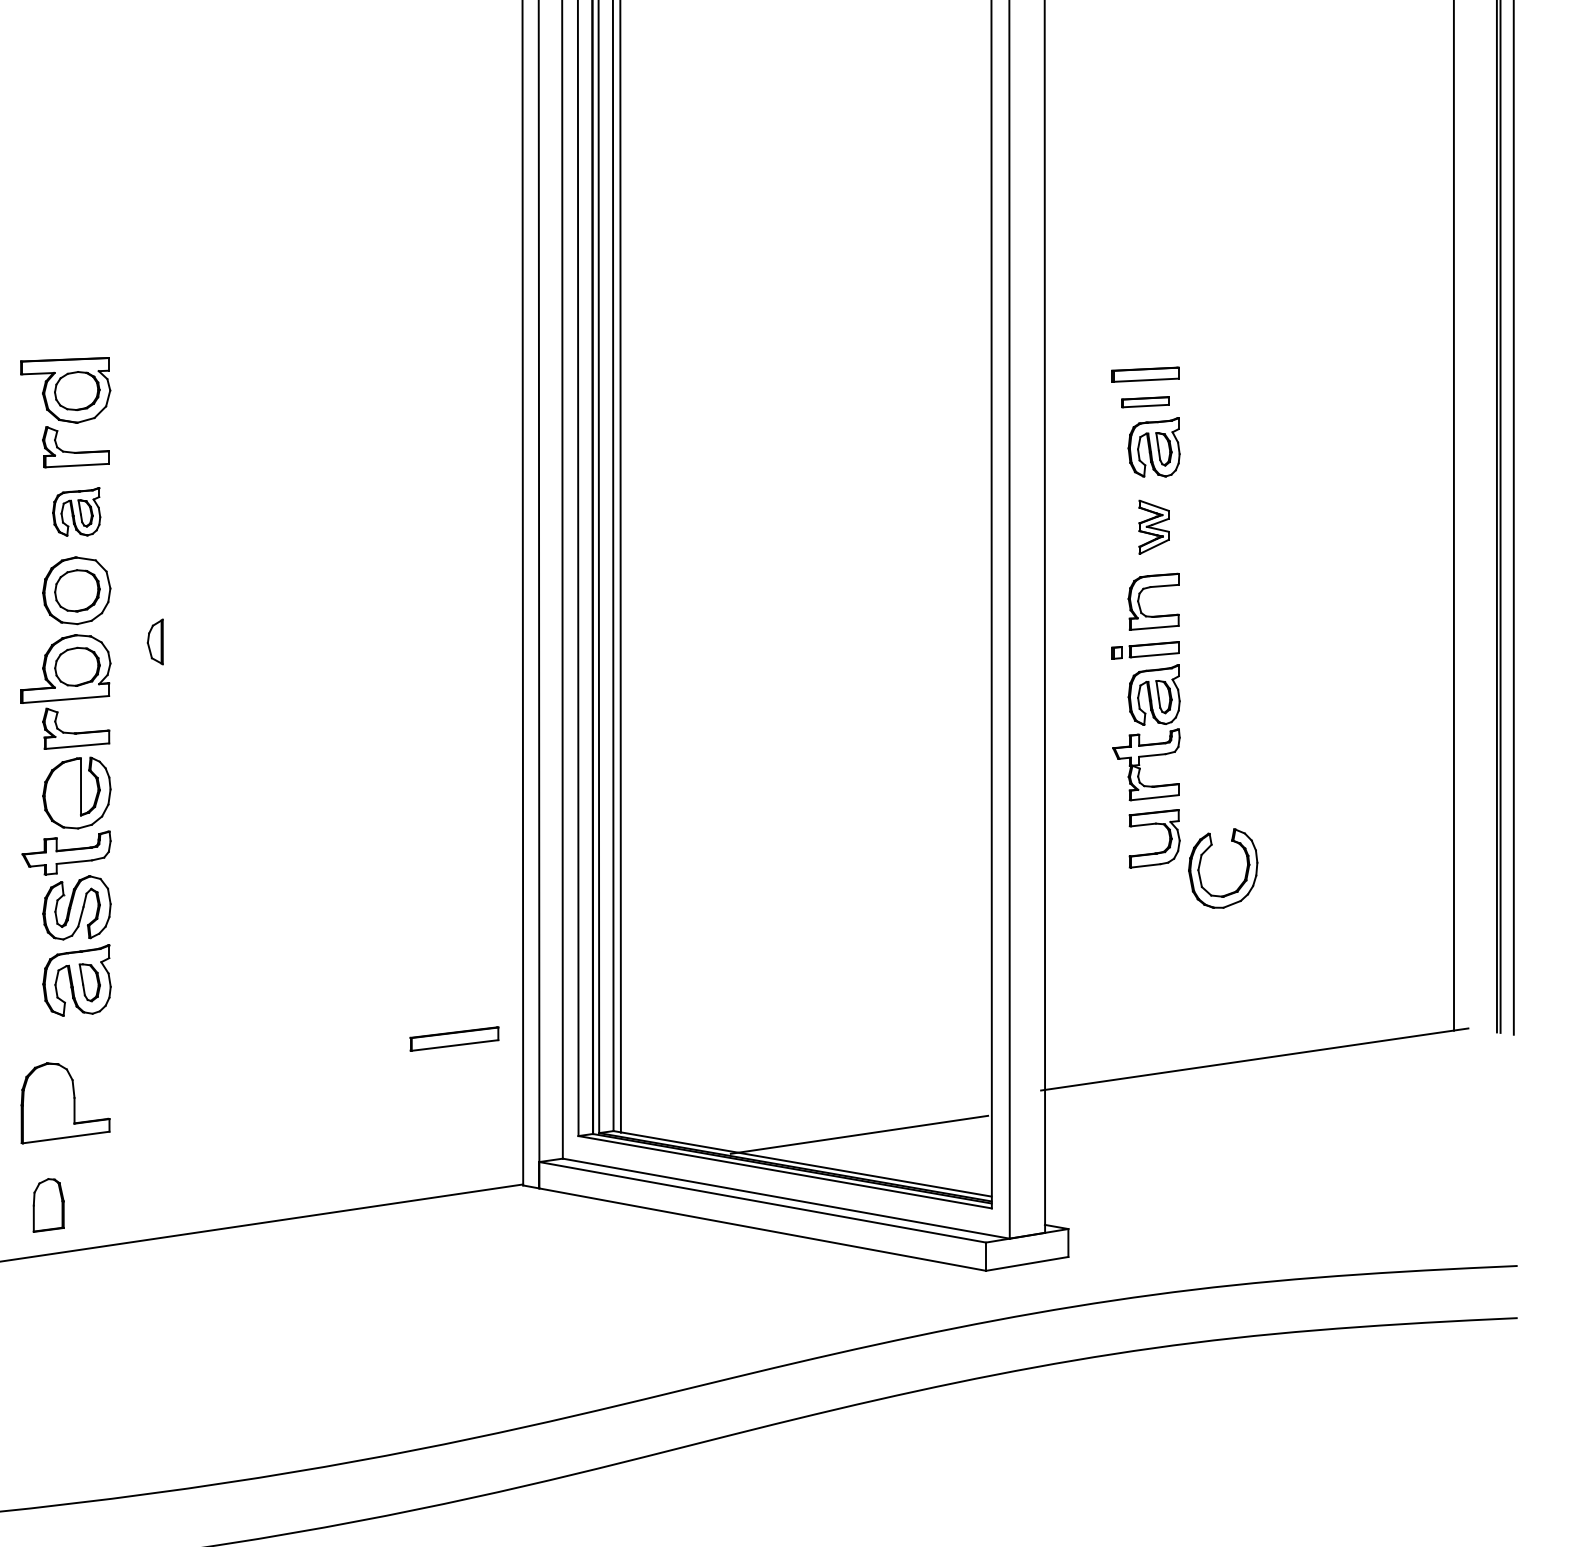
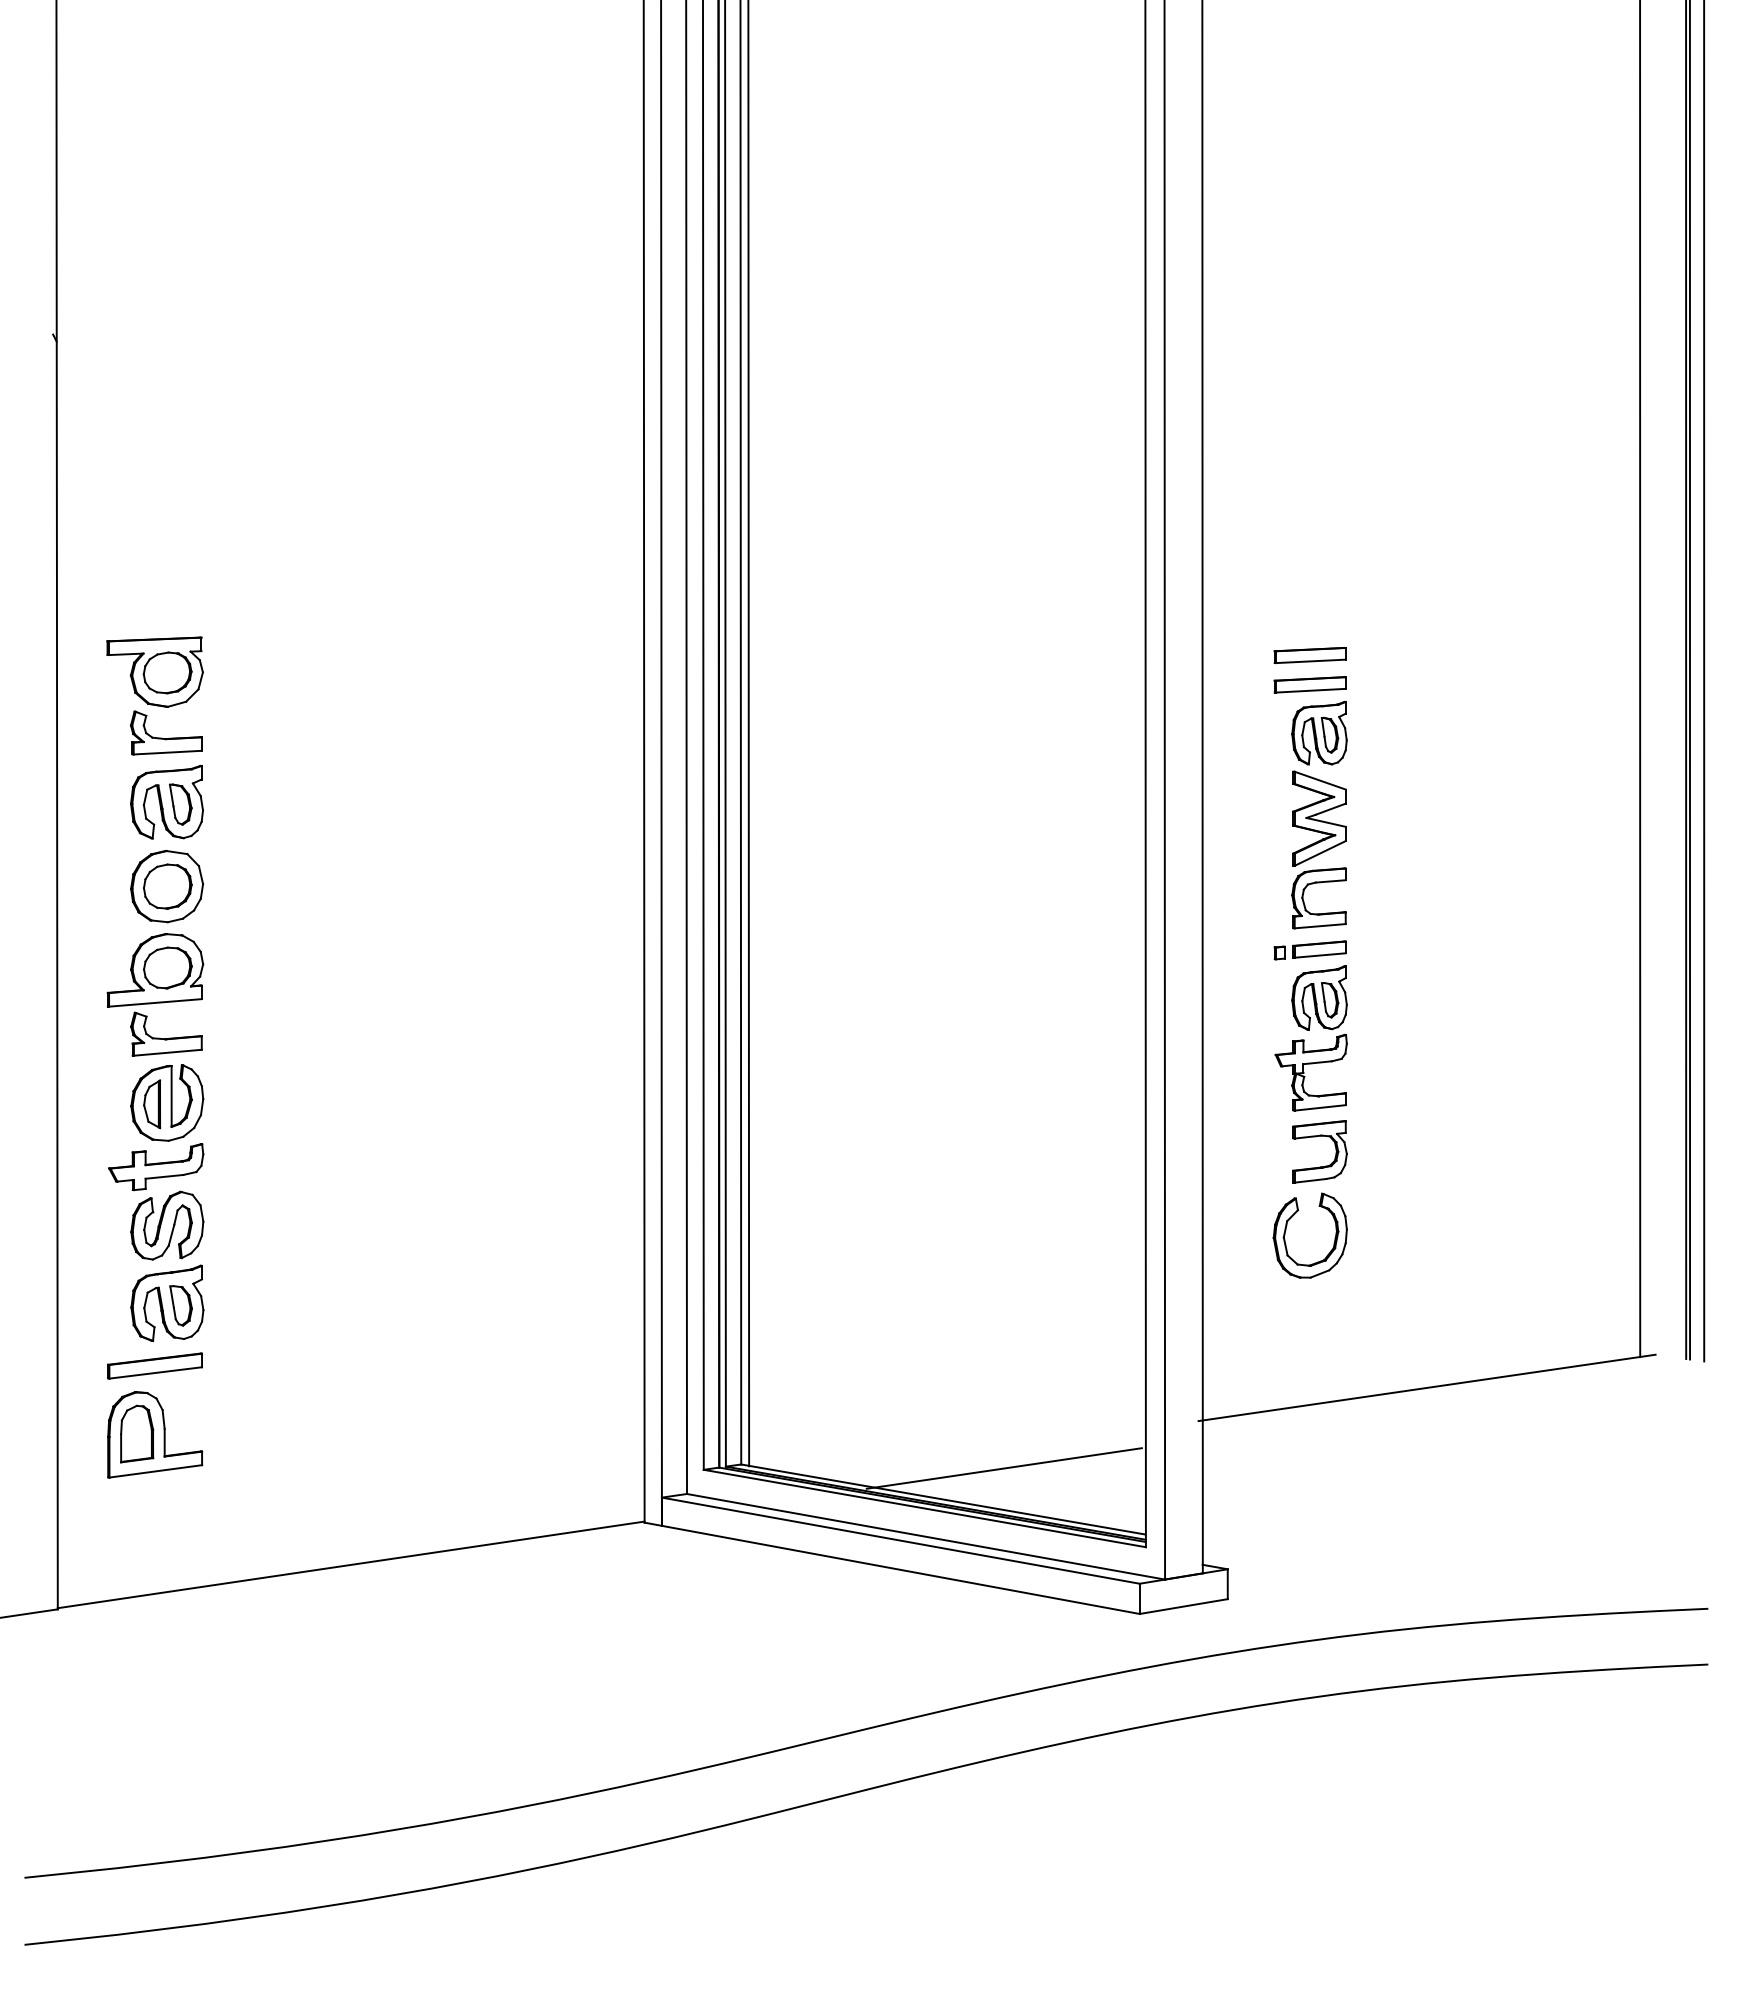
part: (1144, 401) -> (1309, 684), size x1.43
part: (76, 511) -> (166, 801), size x1.43
part: (1154, 527) -> (1319, 818), size x1.67
part: (155, 642) -> (152, 1104), moved
part: (1200, 863) -> (1286, 1230), moved
part: (453, 1038) -> (154, 1365), moved
part: (49, 1204) -> (137, 1433), moved

